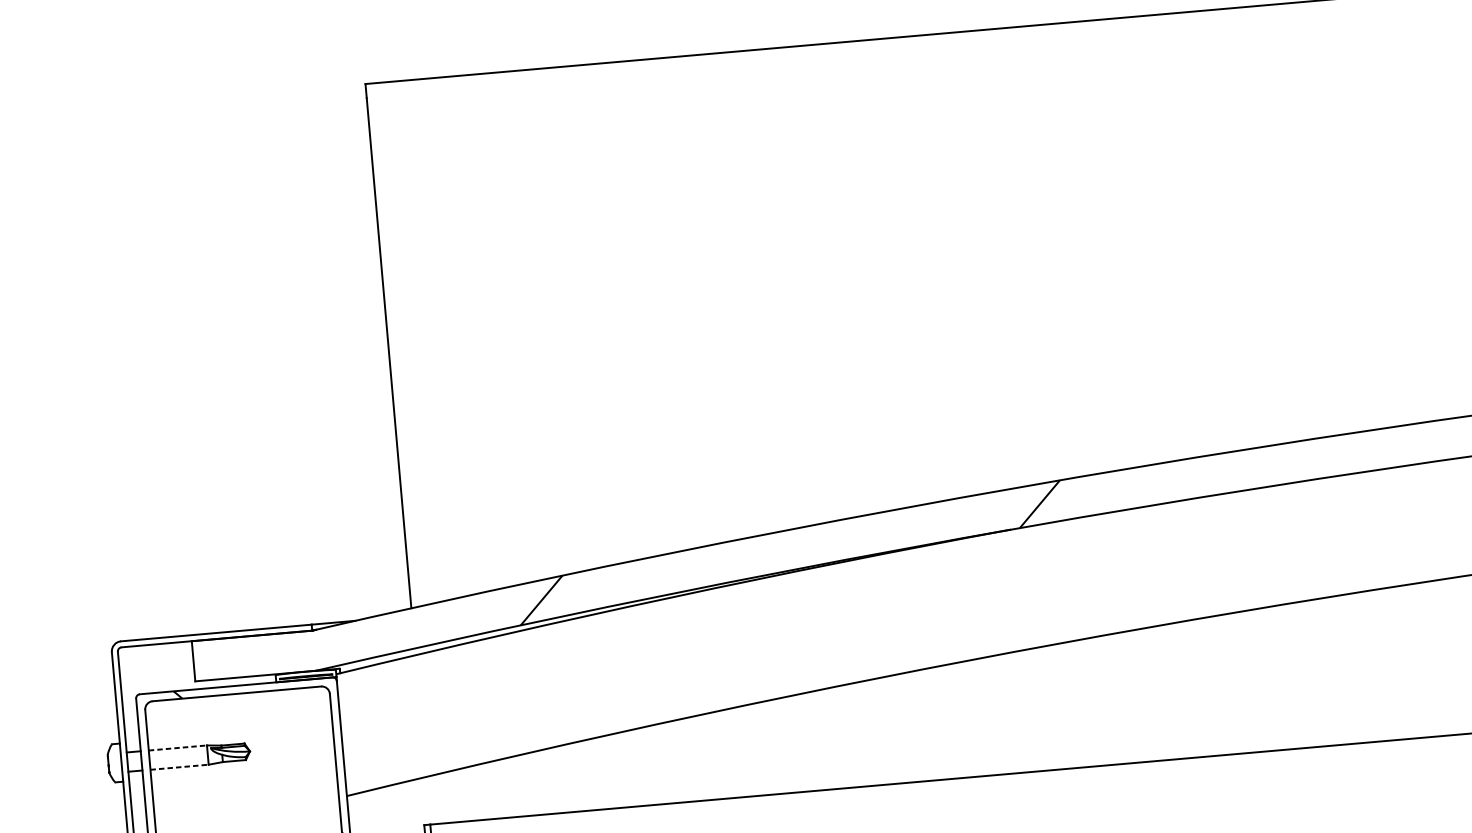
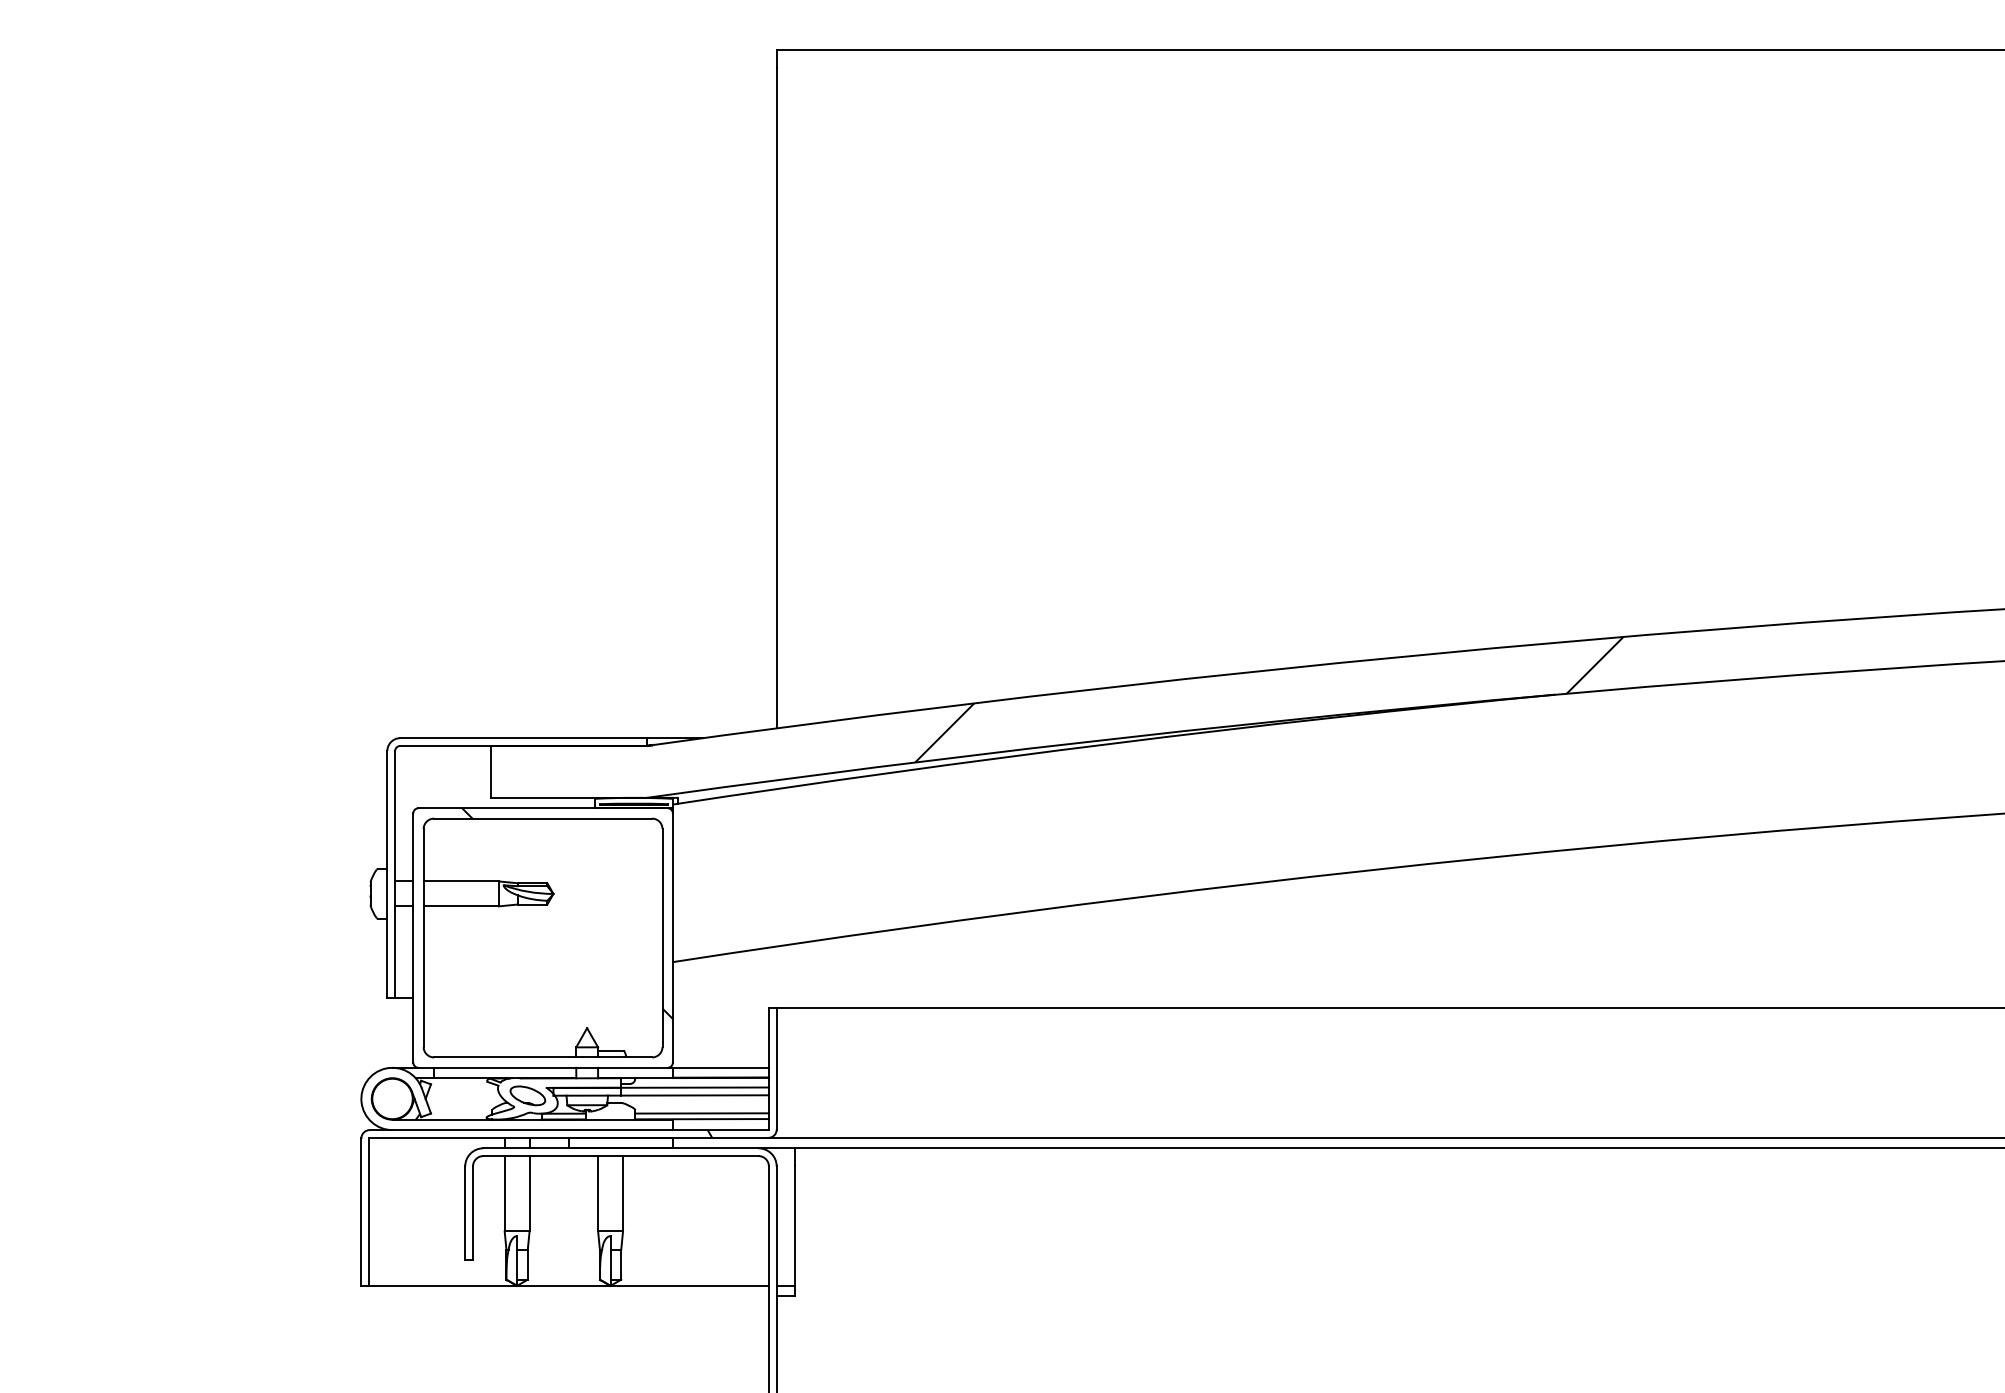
line: (178, 748) -> (461, 881), dashed -> solid
line: (179, 767) -> (461, 906), dashed -> solid

